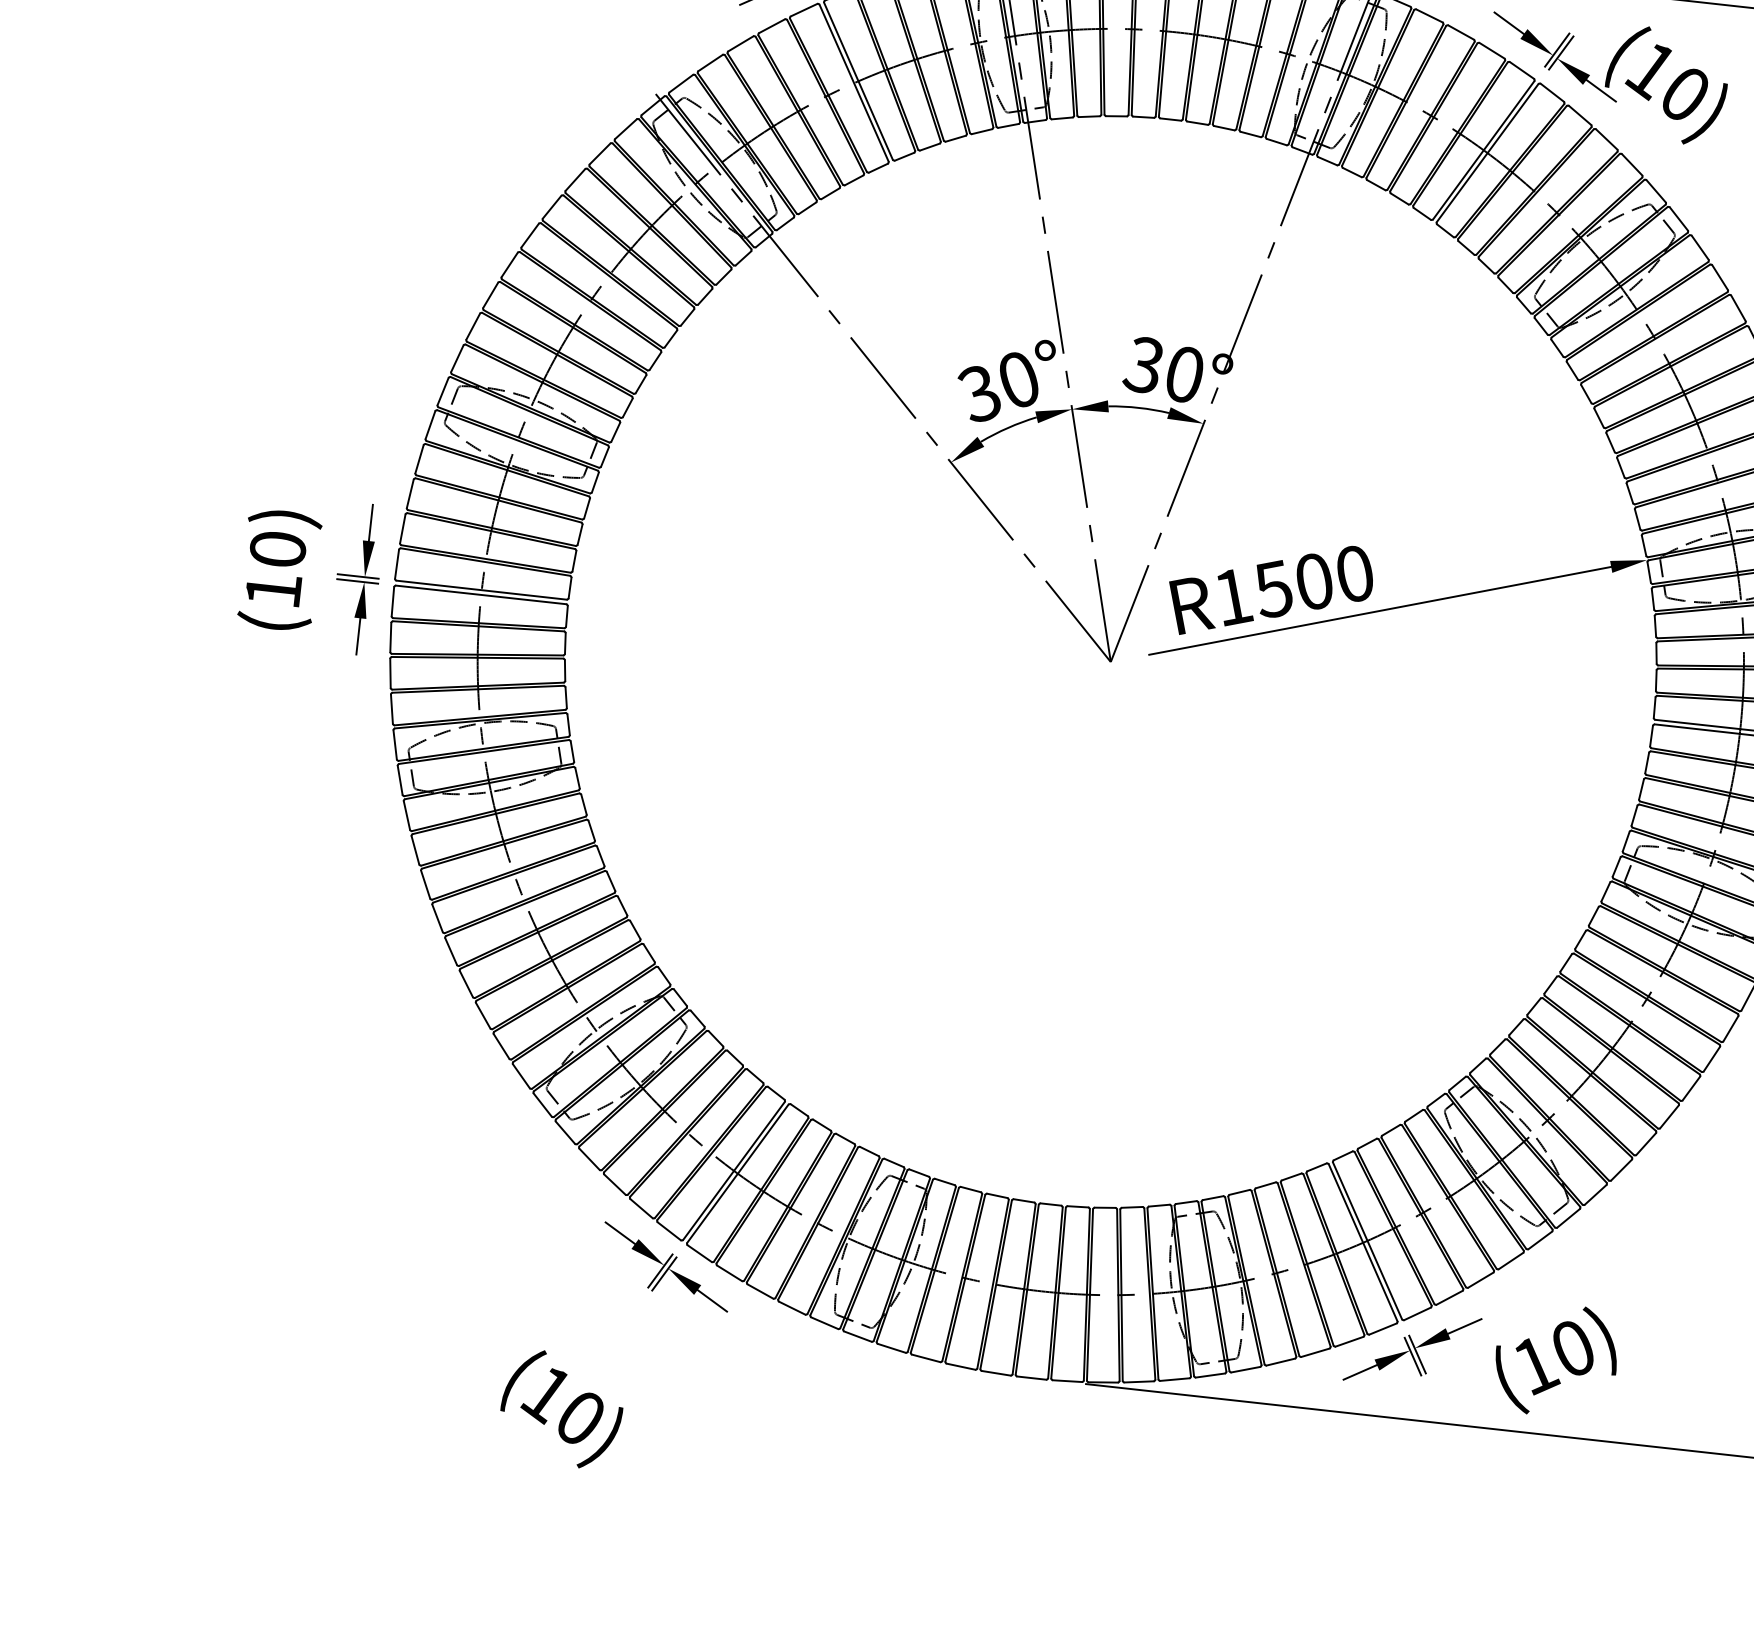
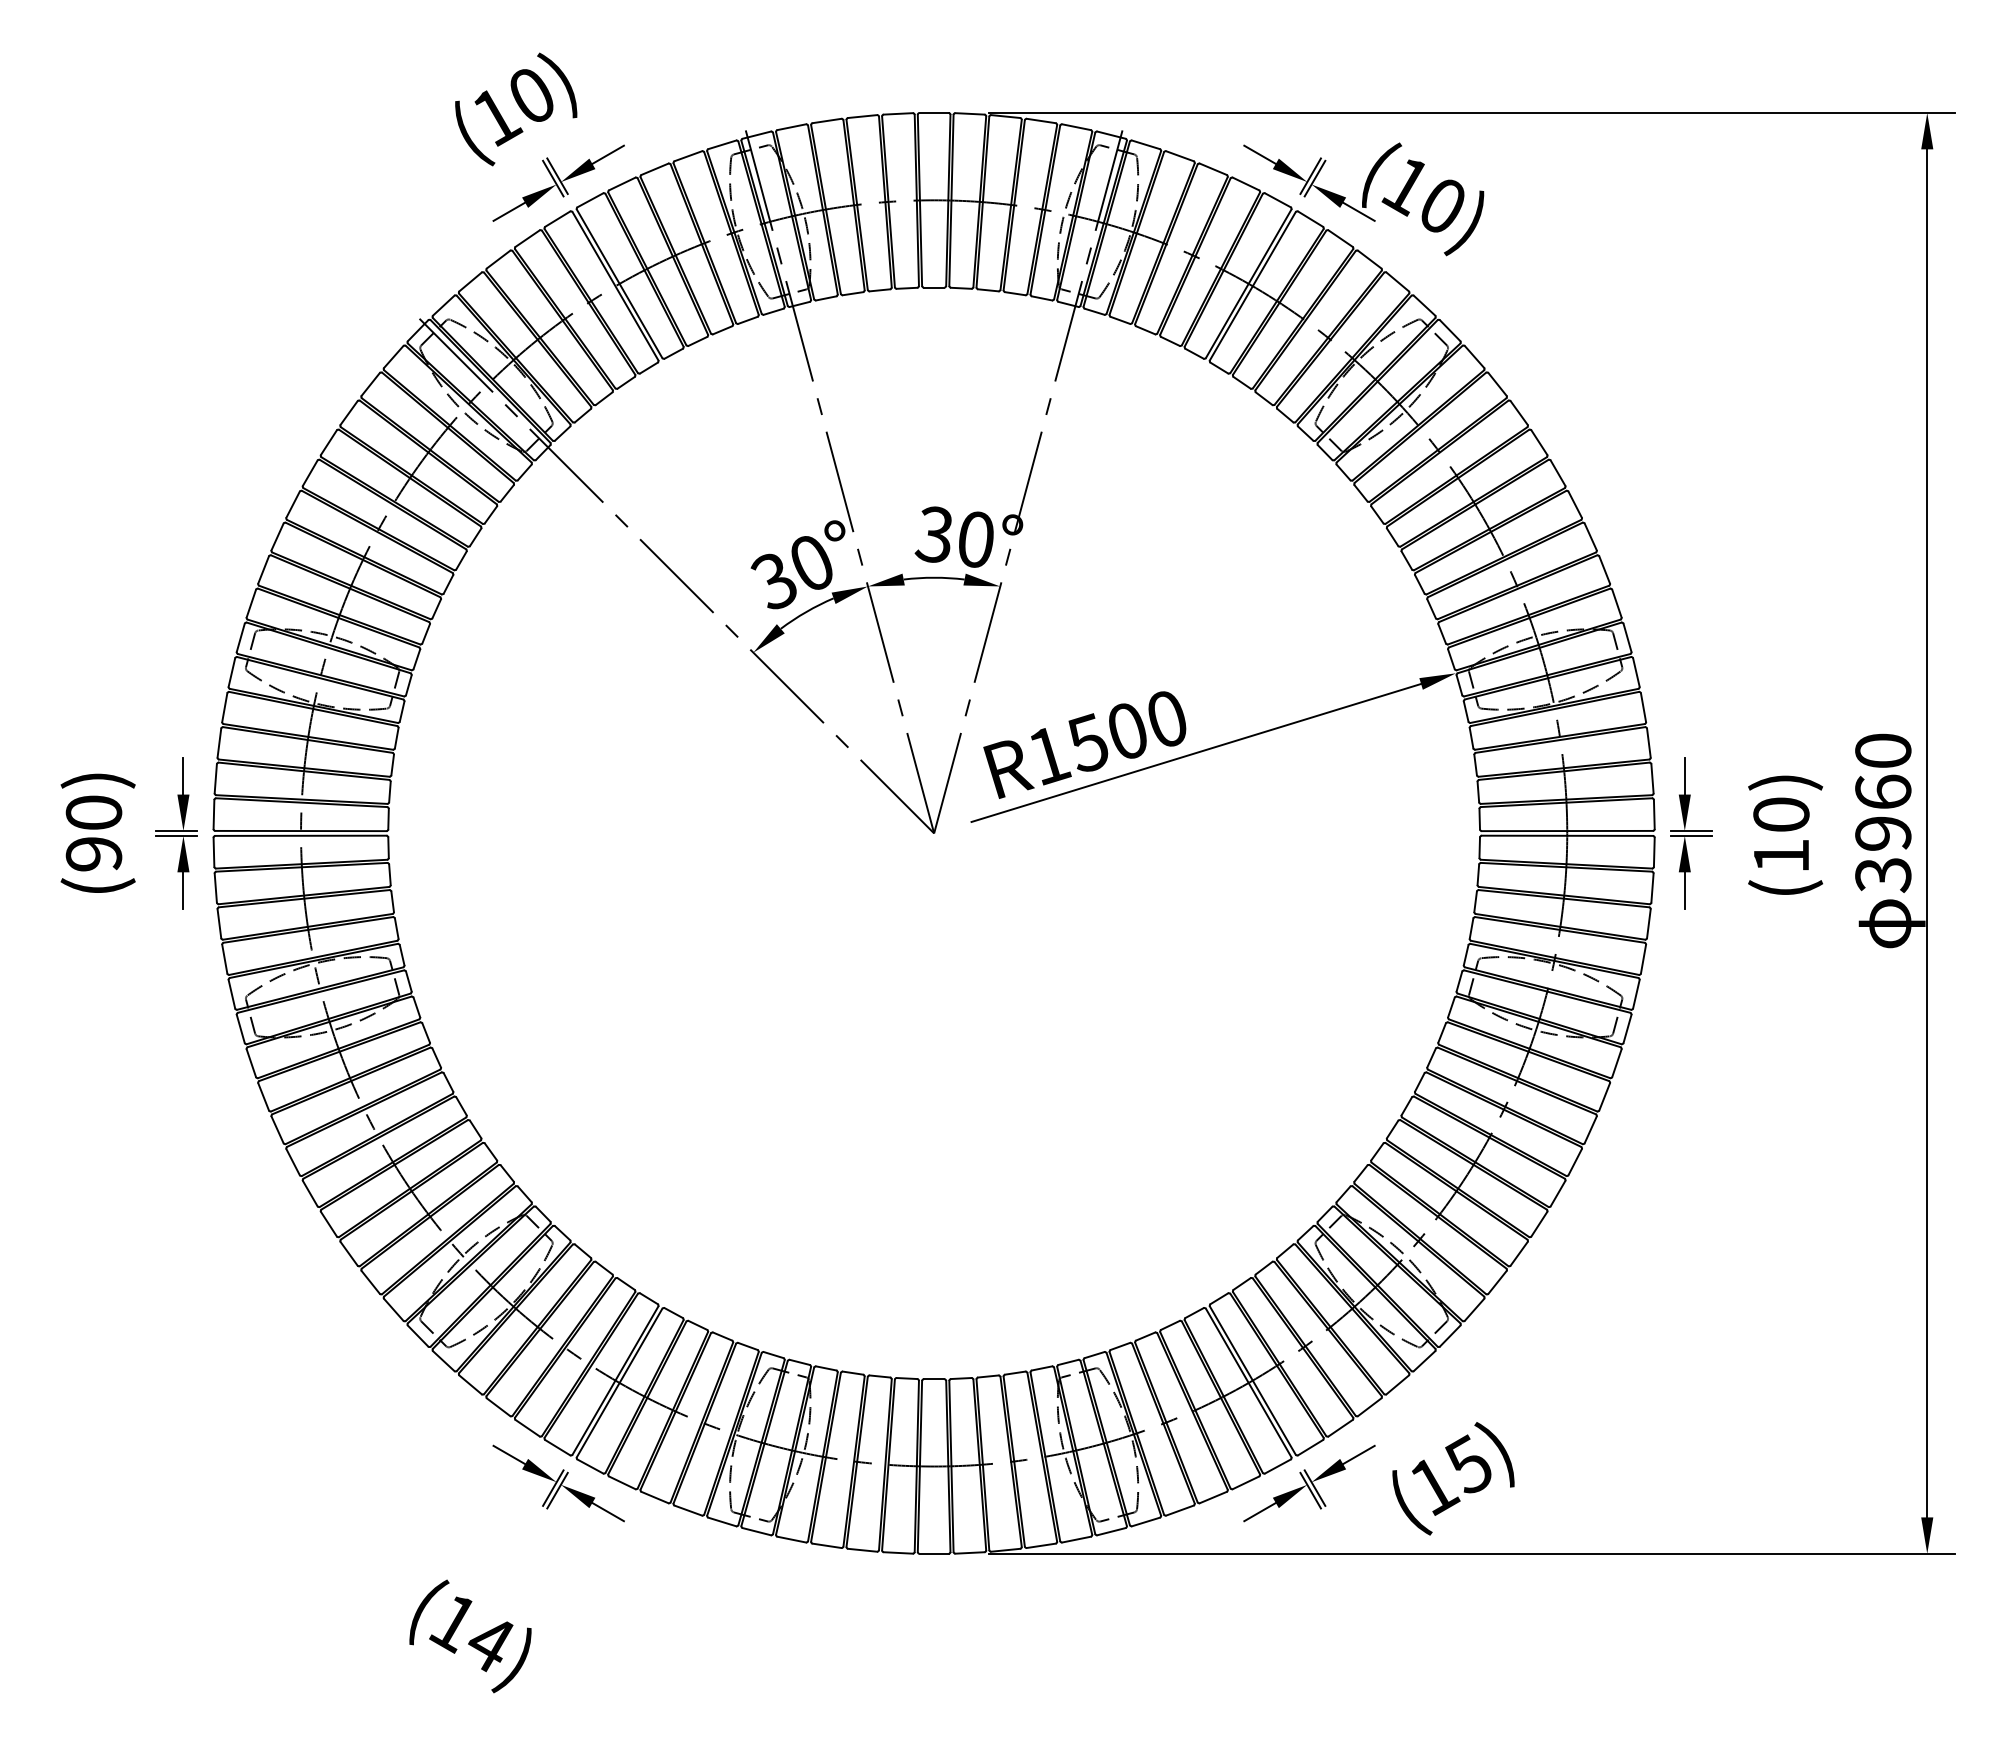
text: (272, 590) -> (93, 854), (10) -> (90)
text: (1572, 1346) -> (1468, 1463), (10) -> (15)
text: (580, 1419) -> (490, 1644), (10) -> (14)

